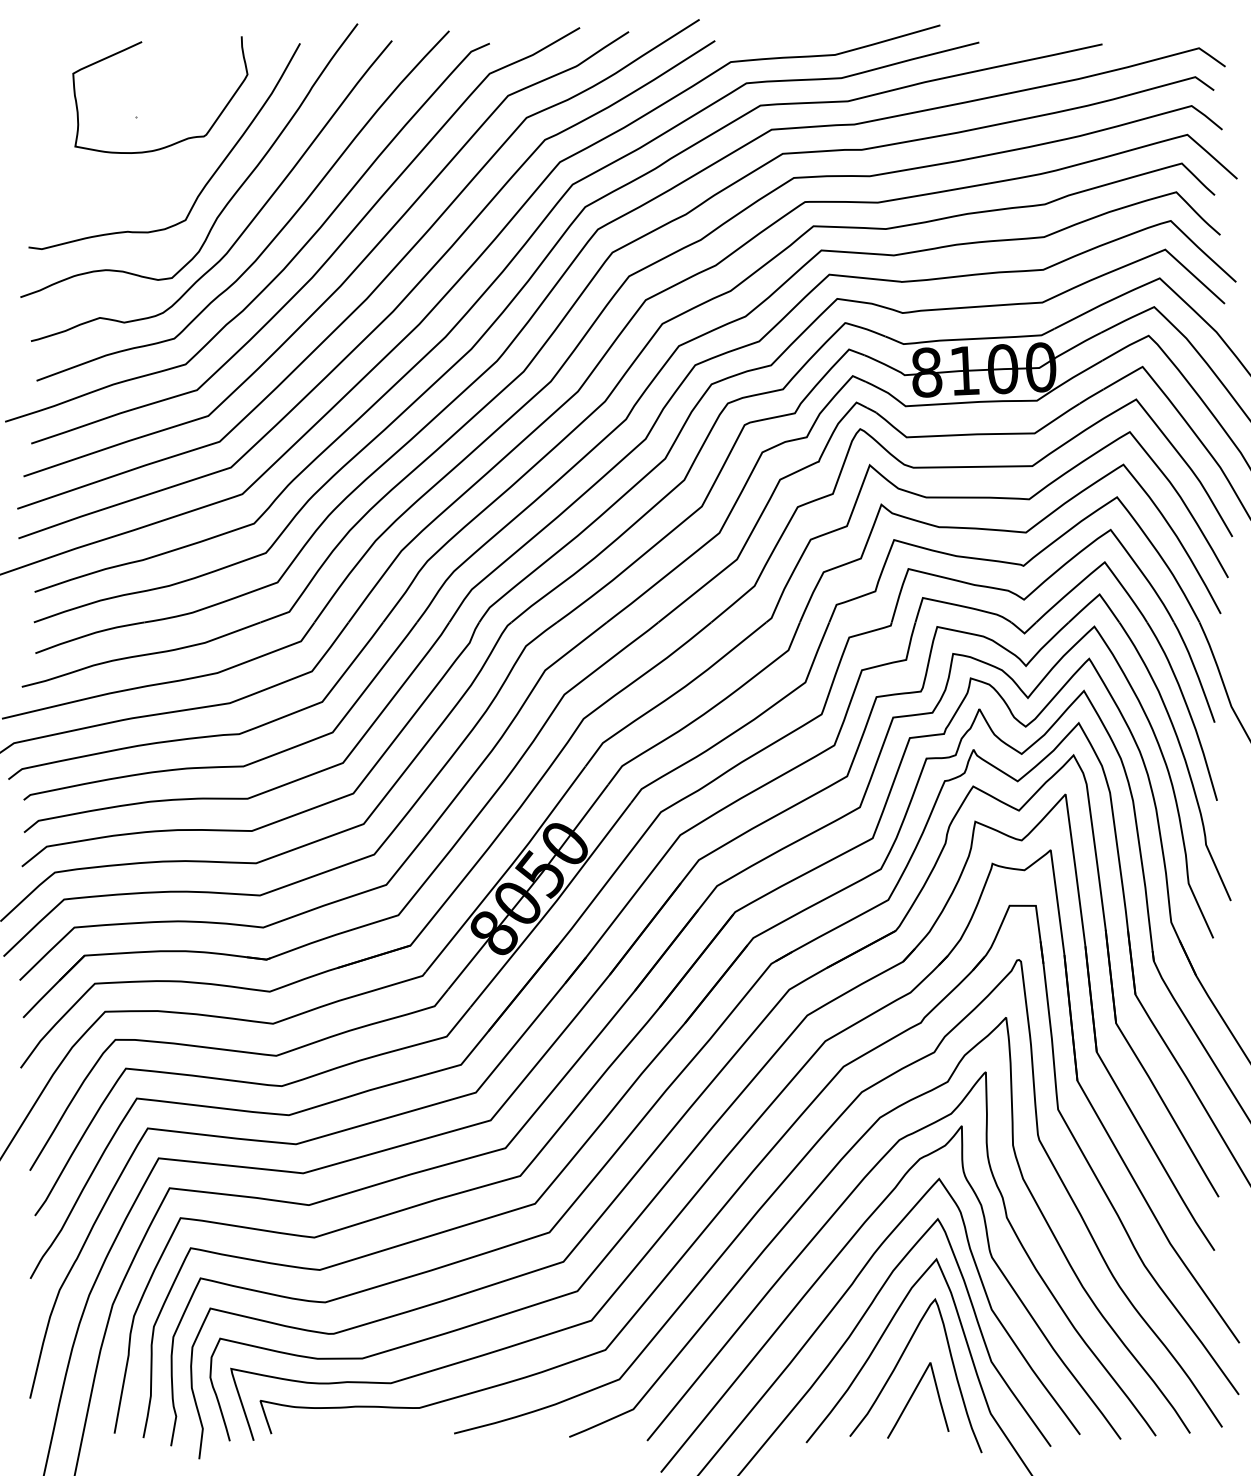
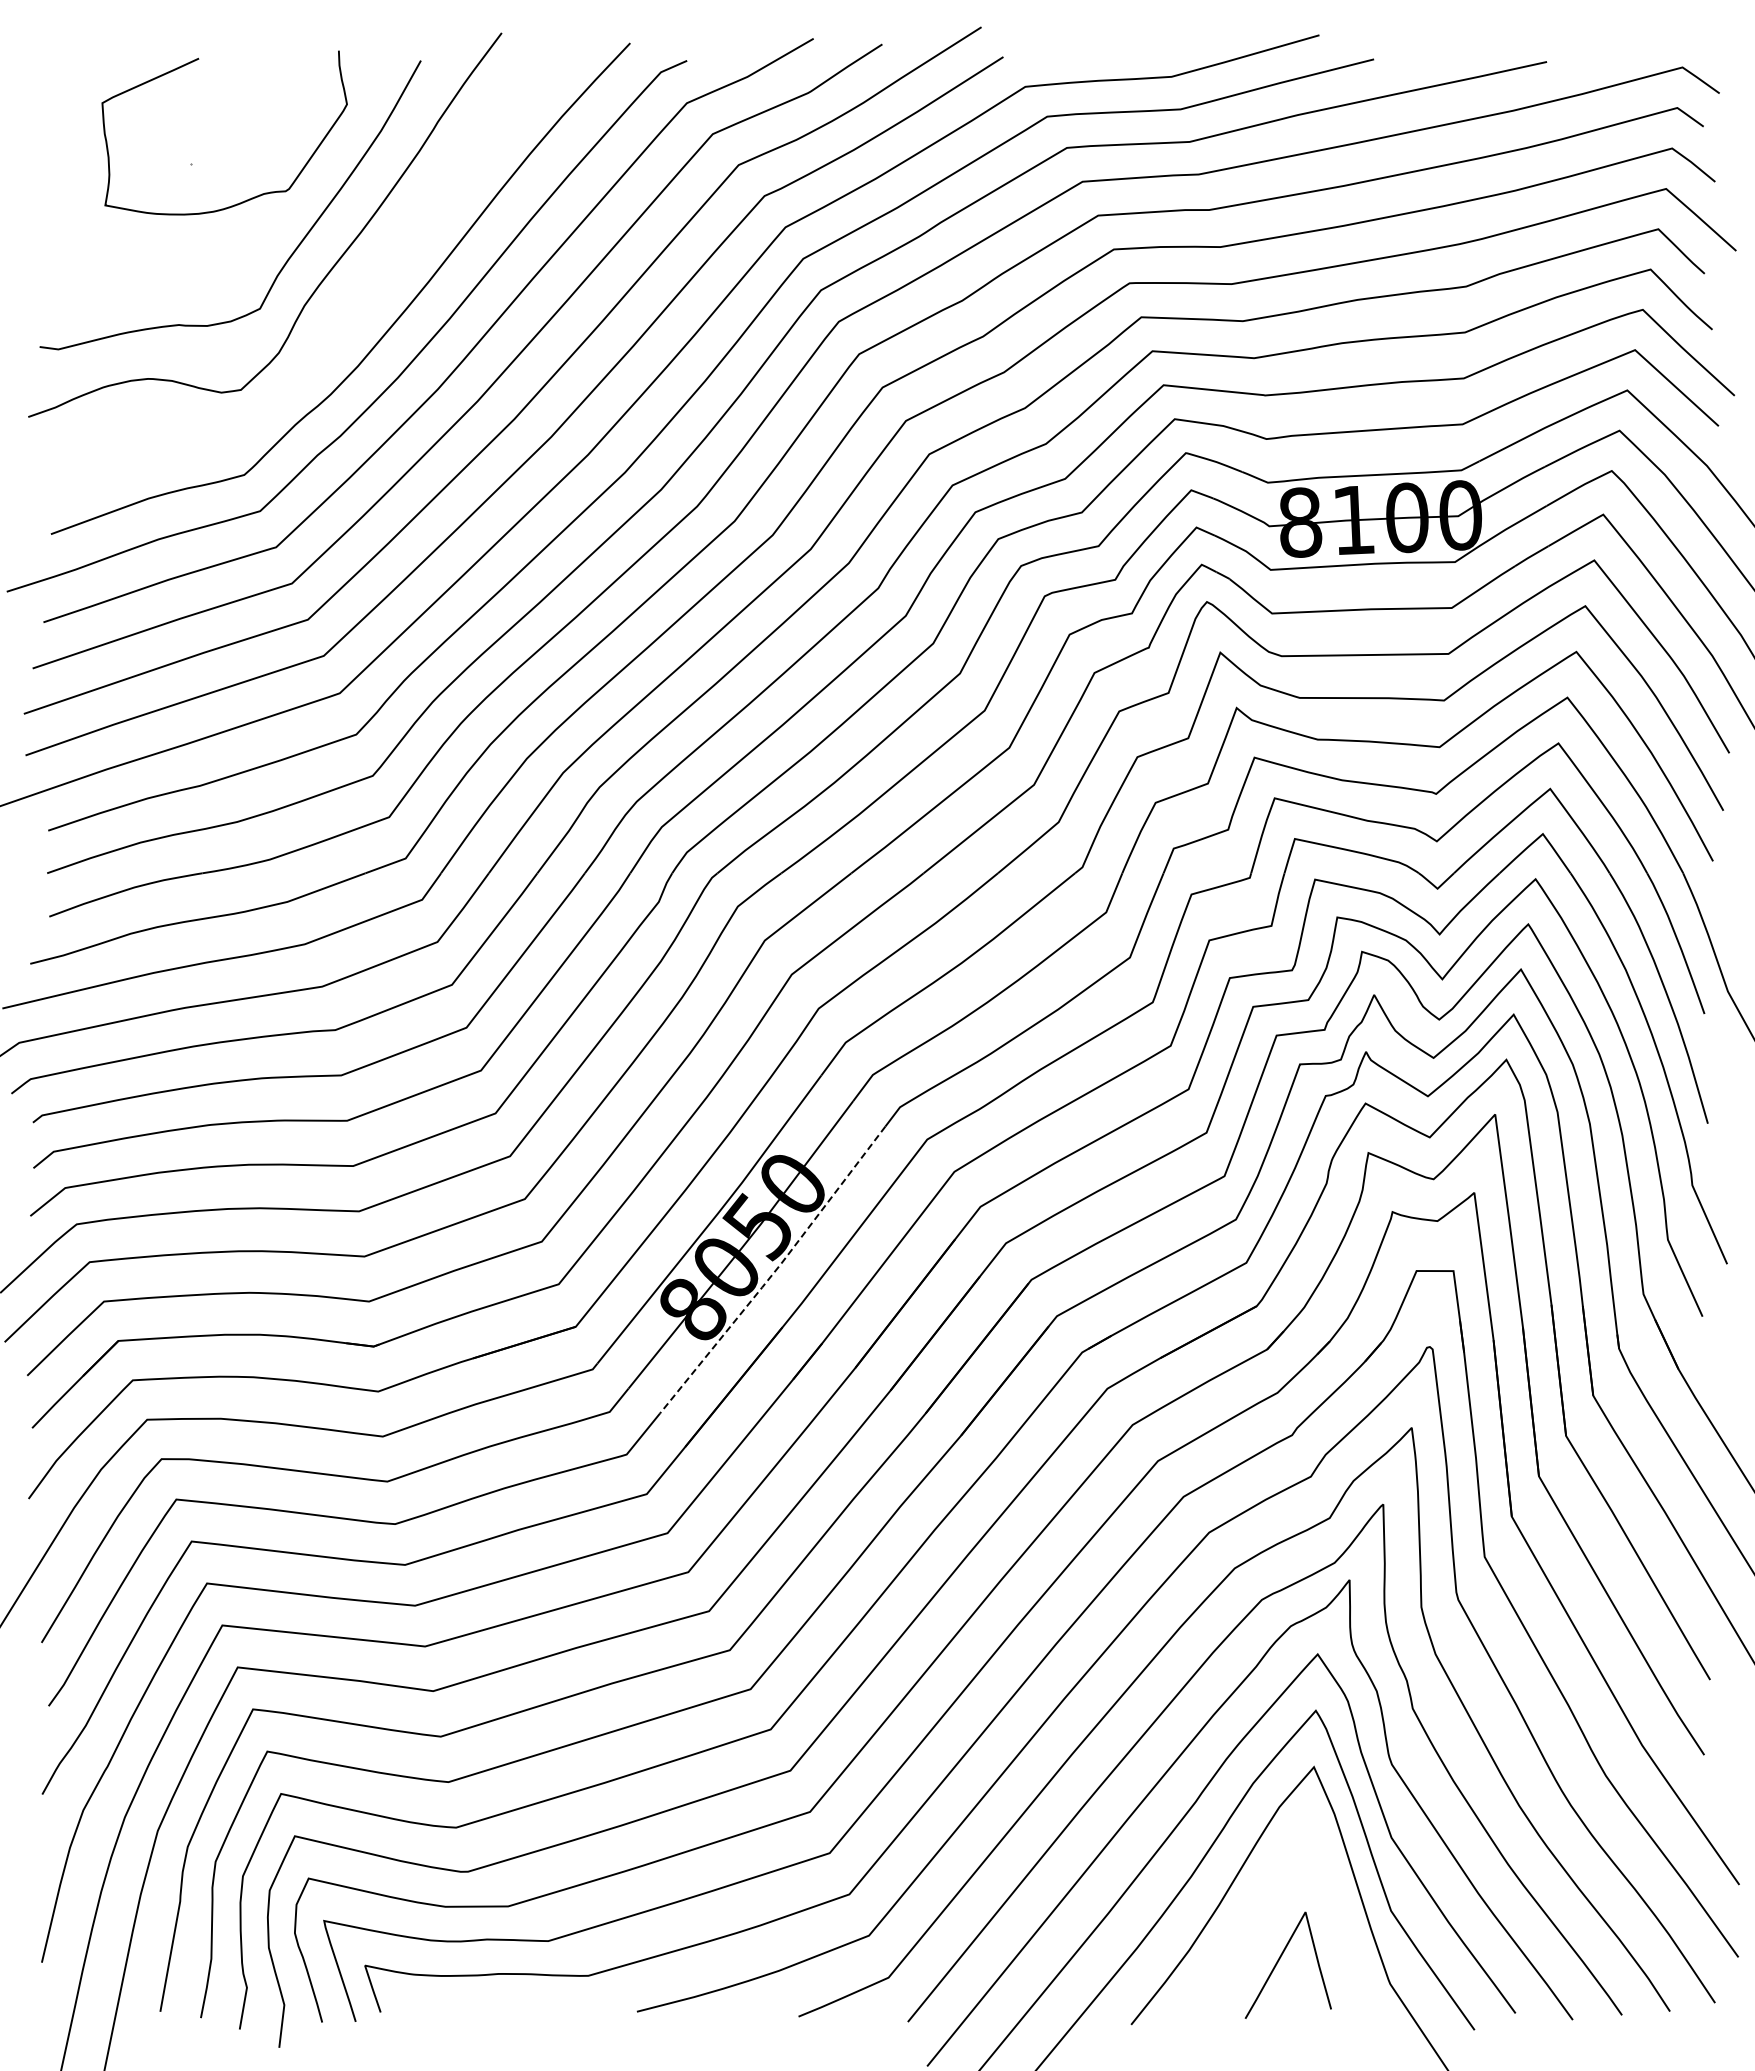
curve: (250, 221) -> (351, 310), removed
line: (552, 906) -> (774, 1271), solid -> dashed
curve: (897, 1365) -> (1259, 1915), removed

